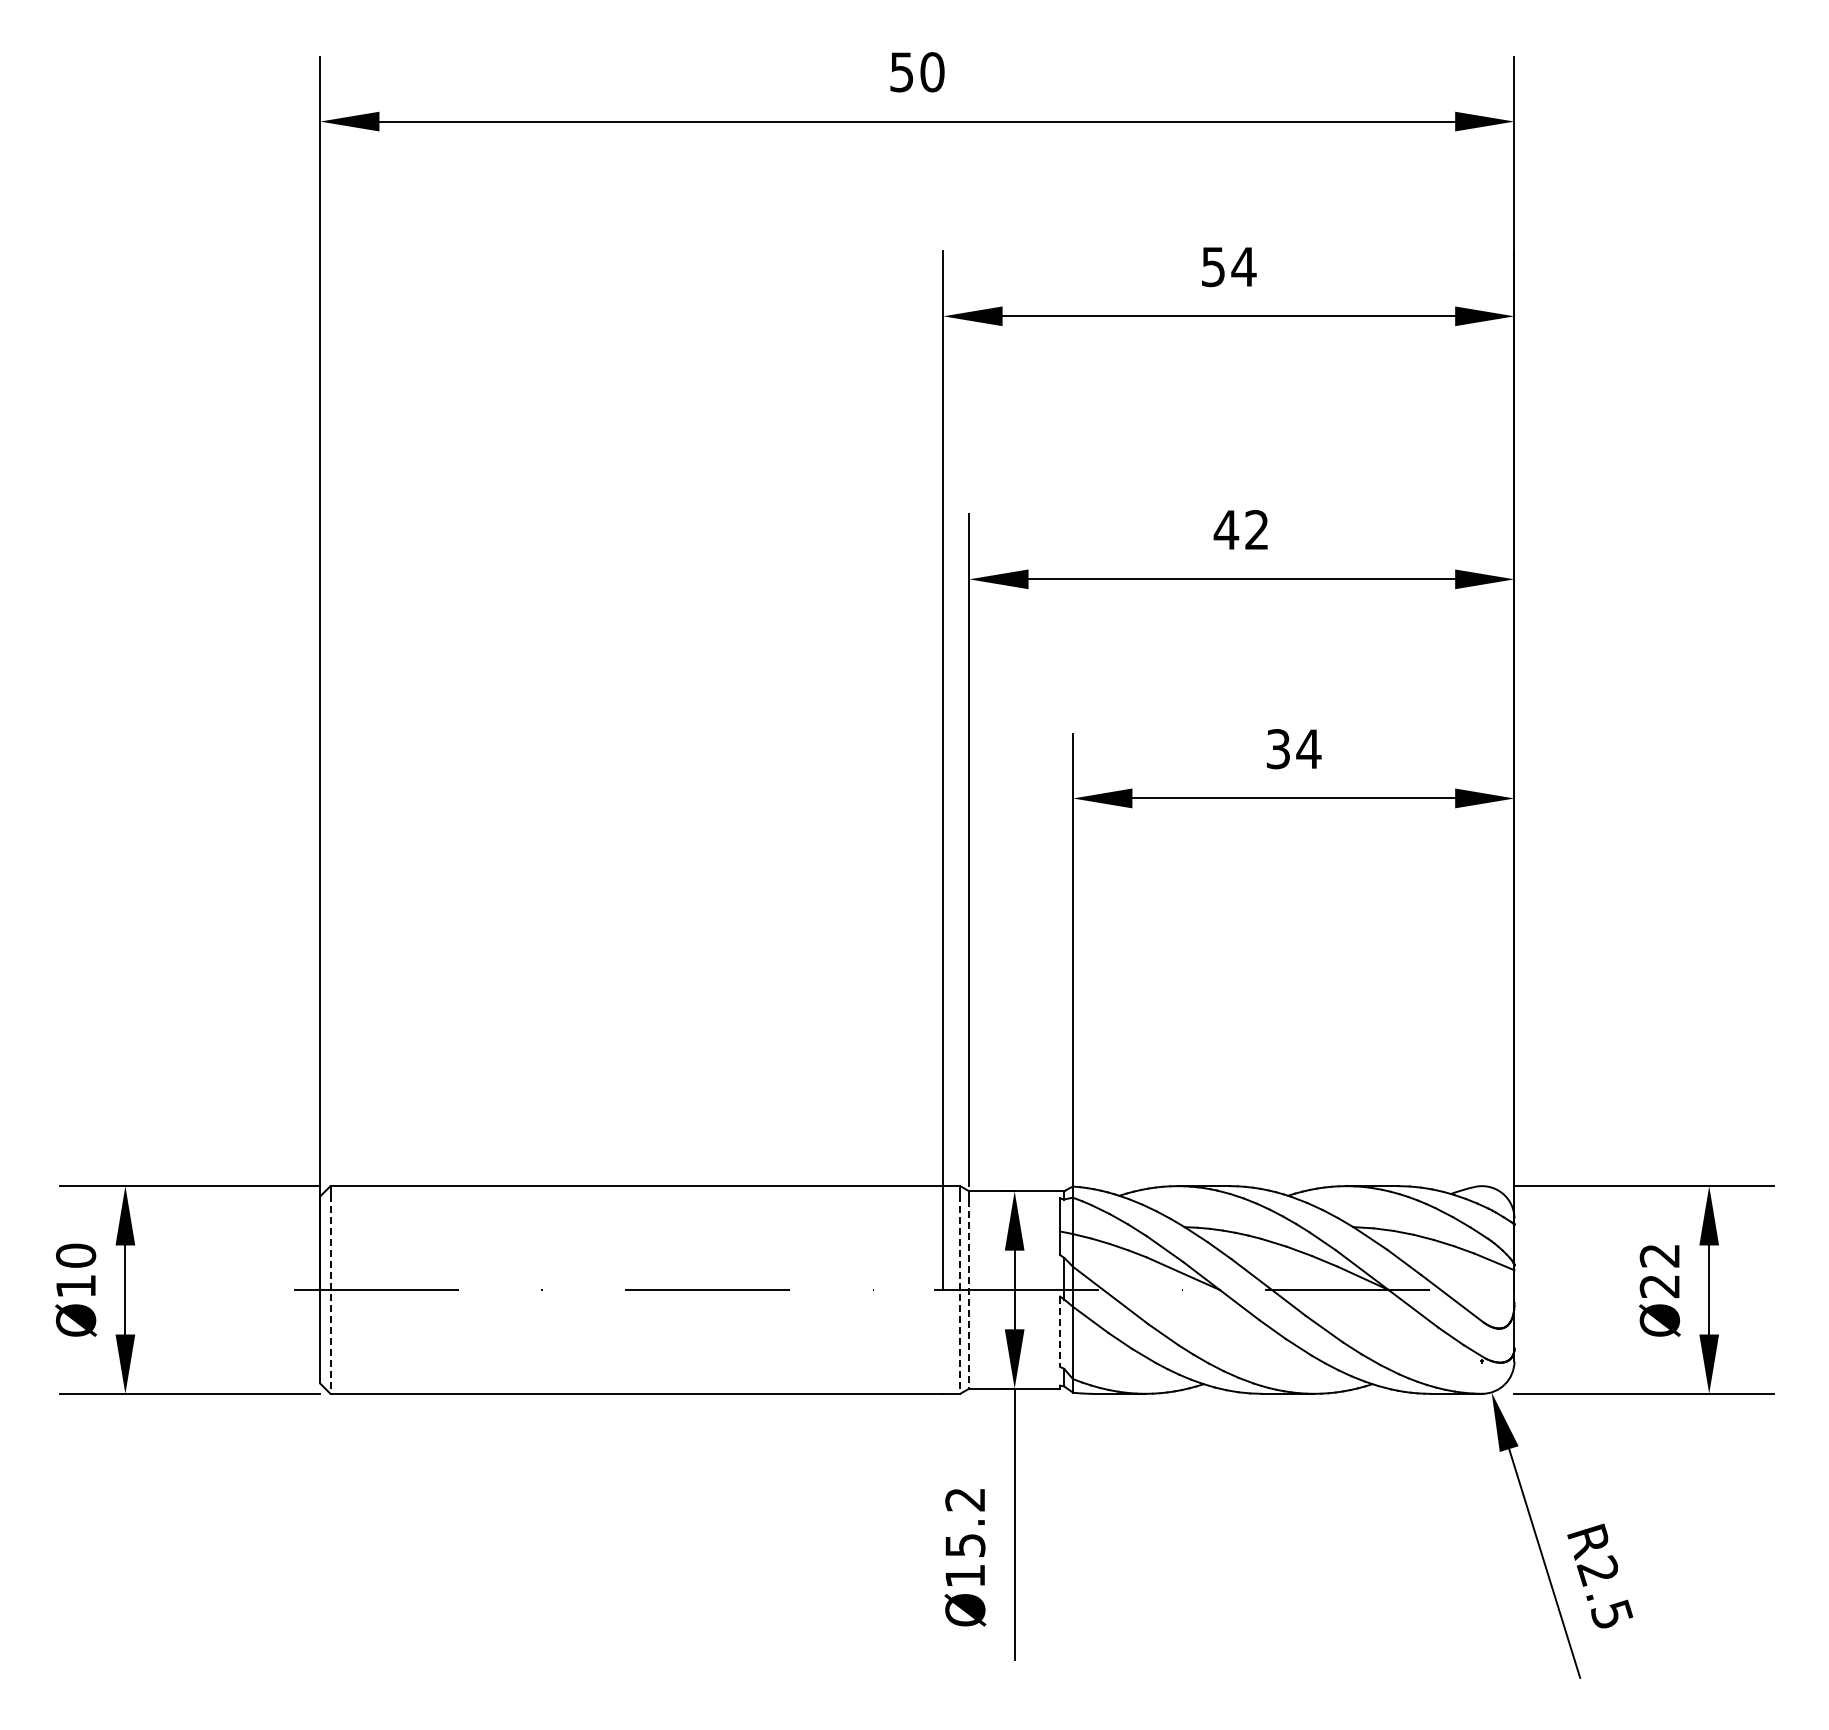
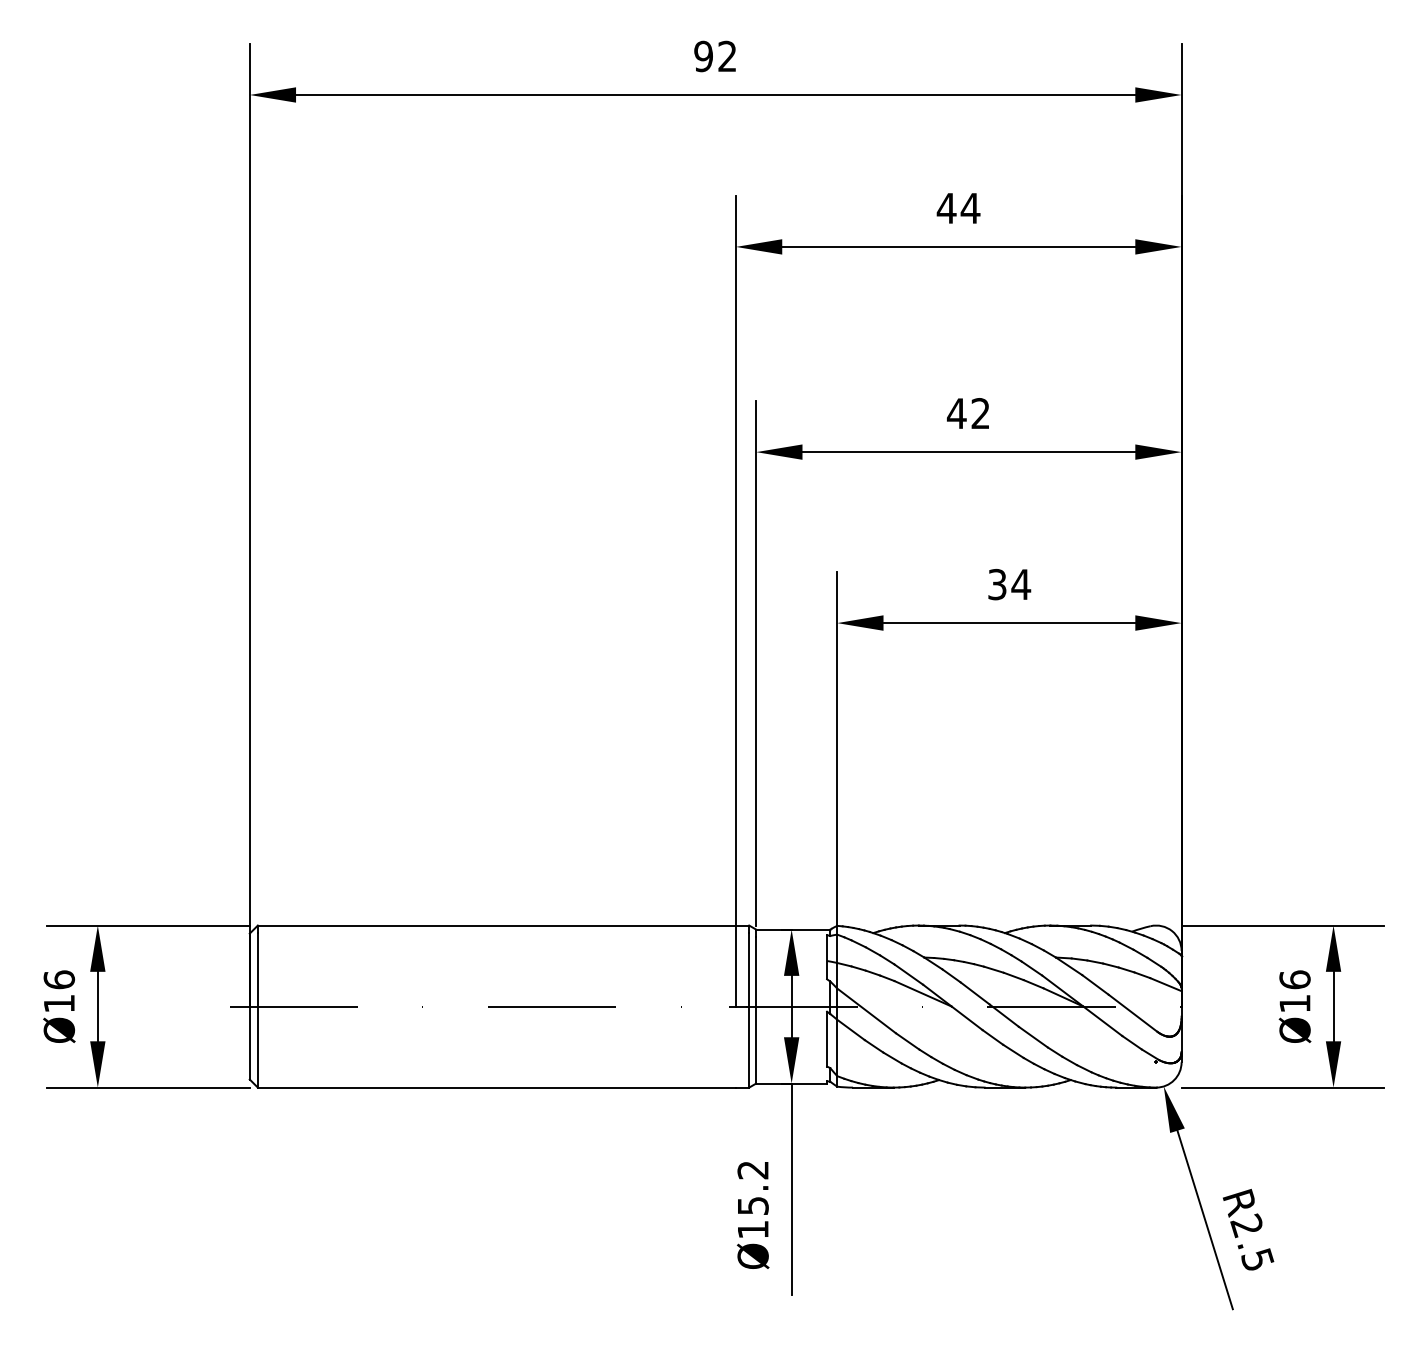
text: (916, 72) -> (715, 56), 50 -> 92
text: (1213, 267) -> (946, 208), 54 -> 44
text: (76, 1255) -> (59, 979), Ø10 -> Ø16
text: (1659, 1270) -> (1294, 991), Ø22 -> Ø16
line: (969, 1294) -> (756, 1010), dashed -> solid
line: (330, 1295) -> (257, 1010), dashed -> solid
line: (960, 1295) -> (749, 1010), dashed -> solid
line: (1060, 1332) -> (827, 1039), dashed -> solid

